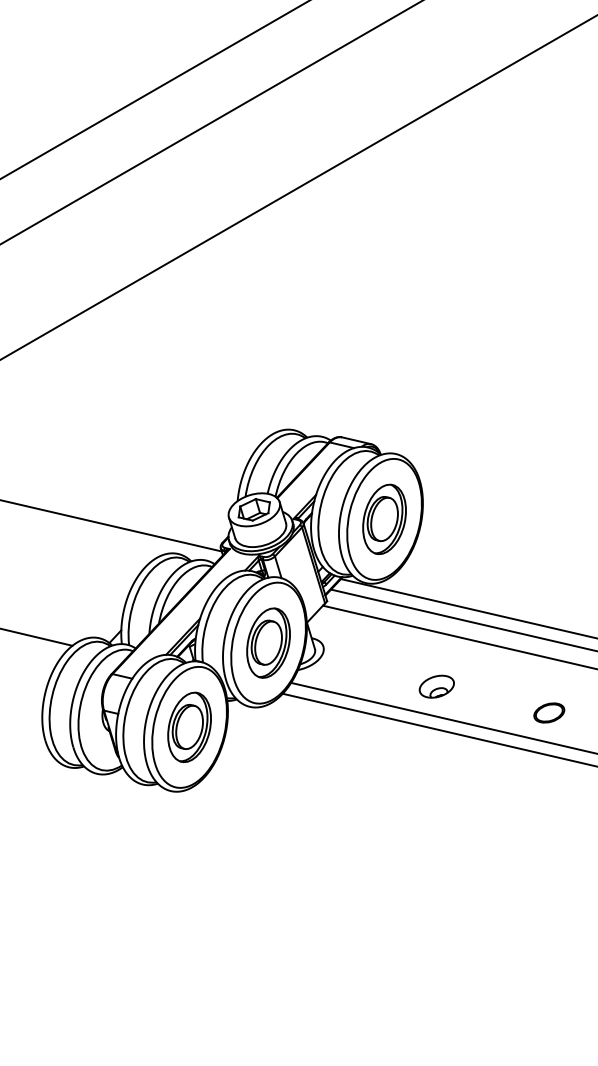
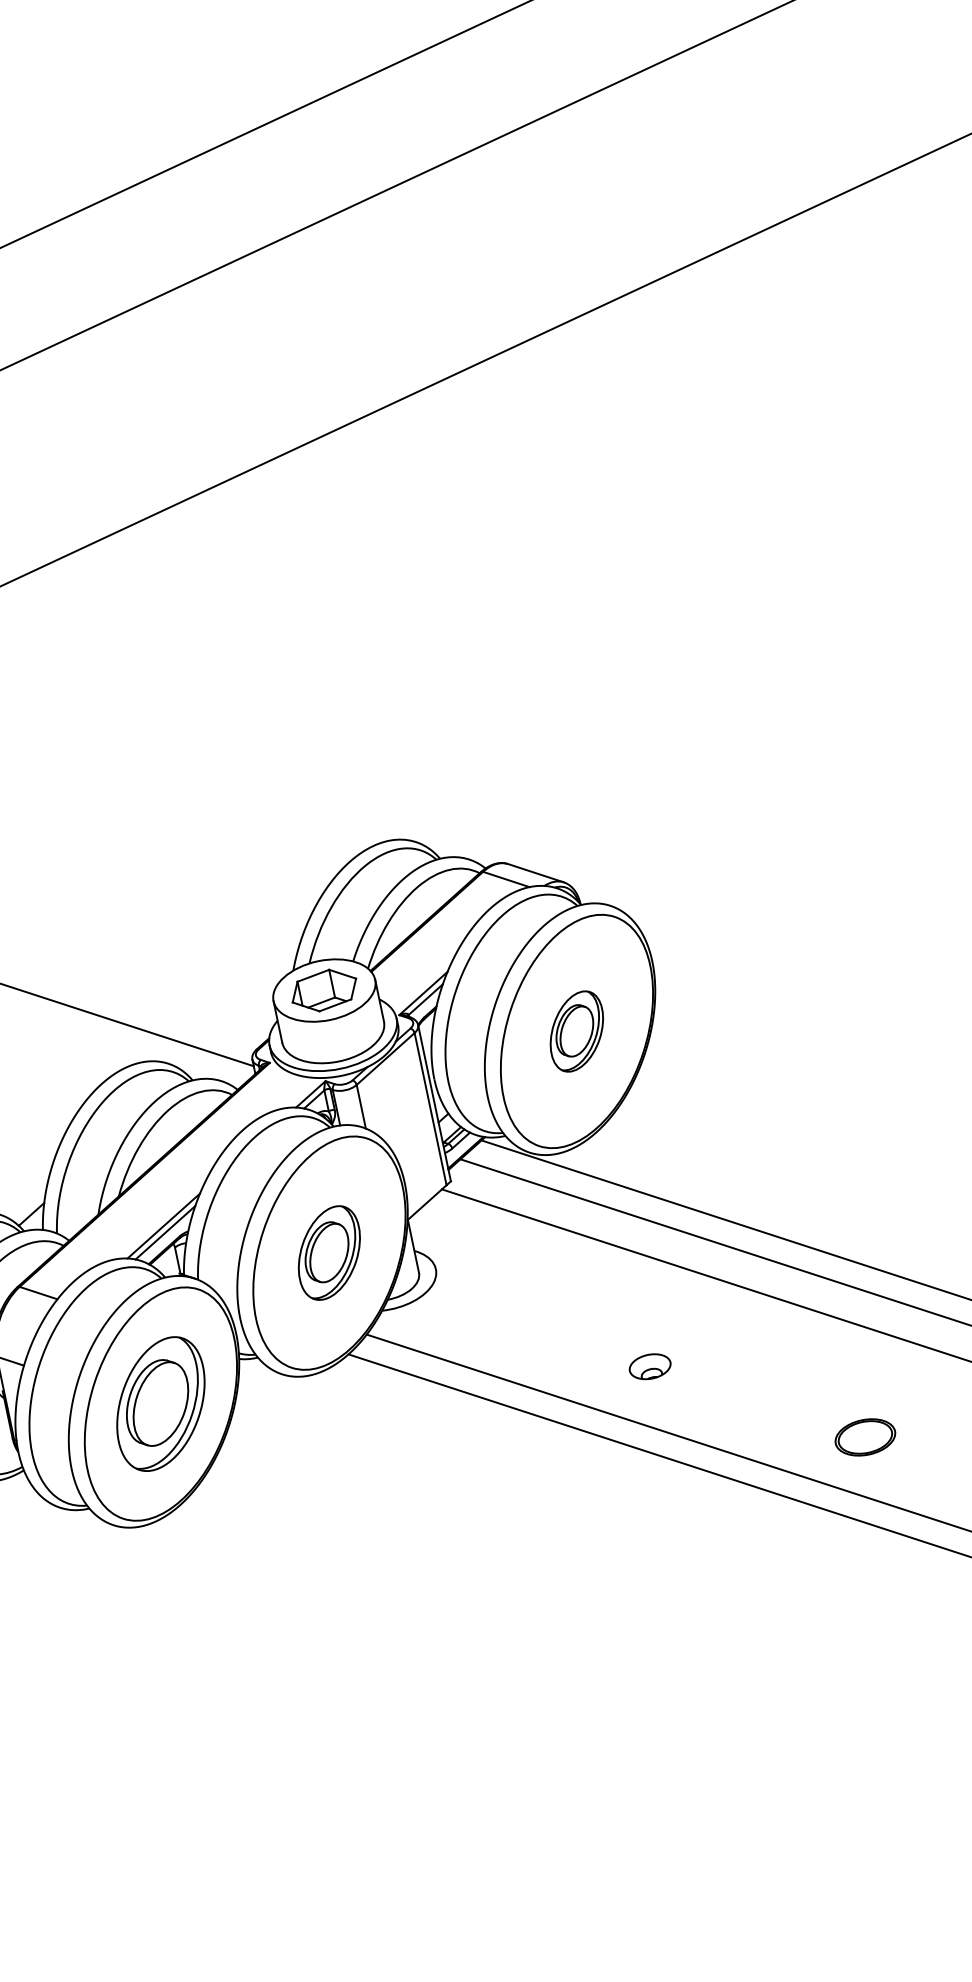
part: (384, 519) -> (576, 1031), size x0.6
part: (268, 642) -> (329, 1251), size x0.7
part: (436, 686) -> (649, 1366), size x0.6

